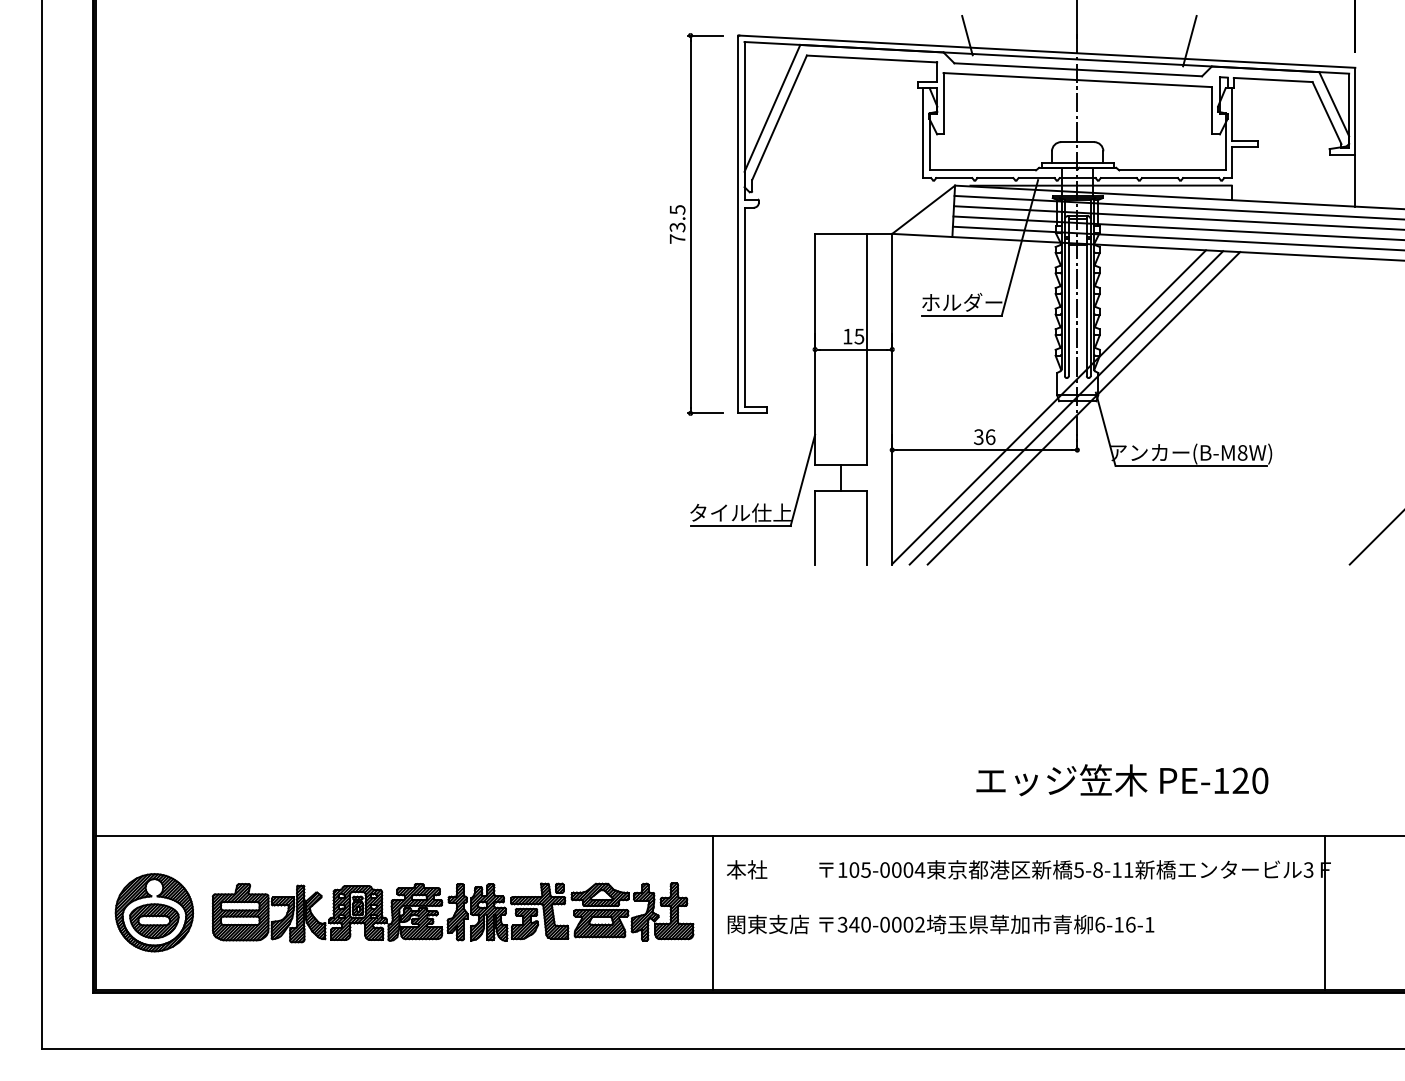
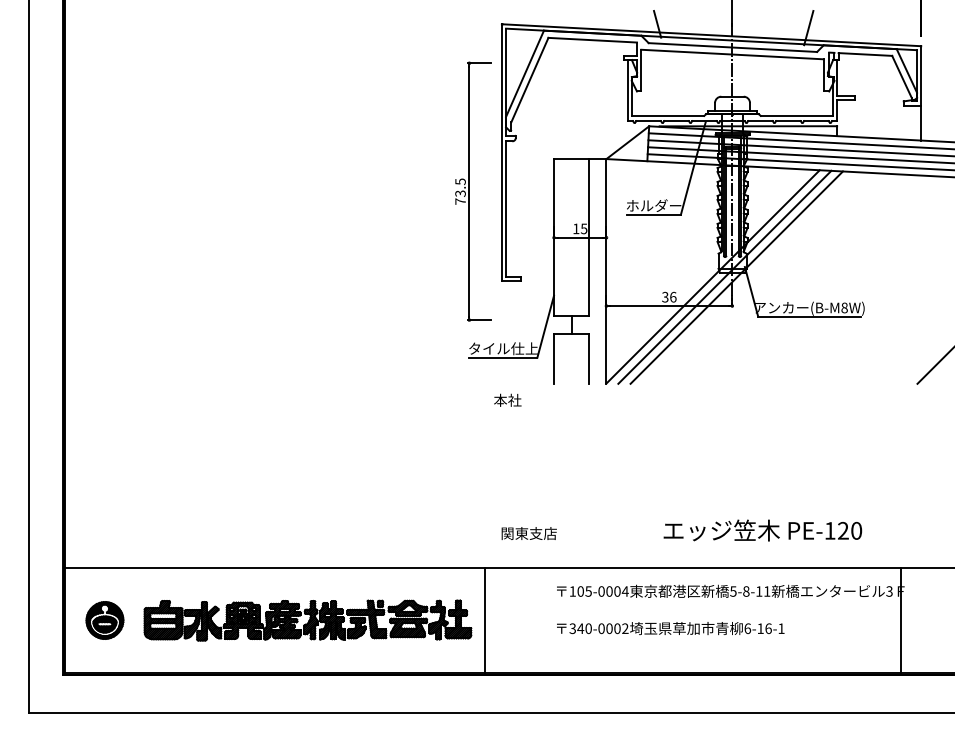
part: (696, 224) -> (473, 191), moved
text: (746, 868) -> (507, 399), moved
part: (153, 912) -> (104, 620), size x0.7
text: (767, 924) -> (528, 533), moved

